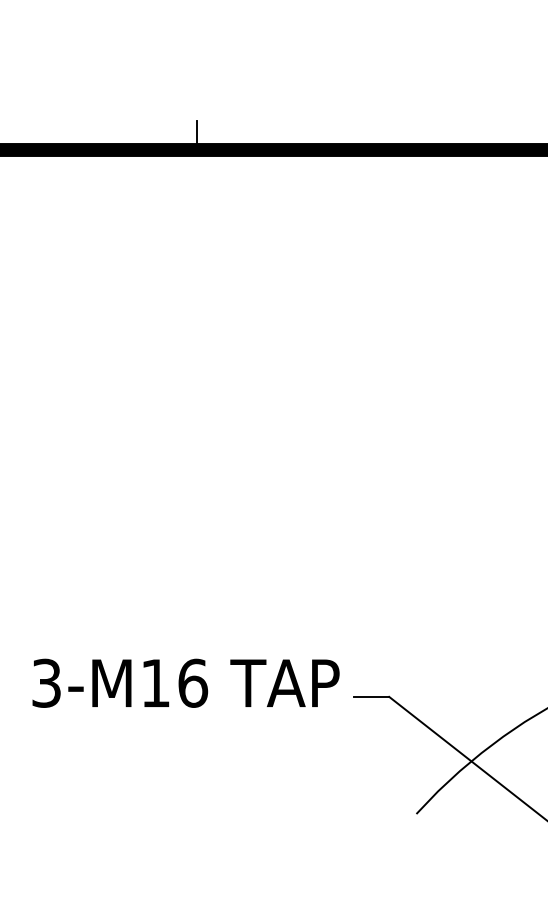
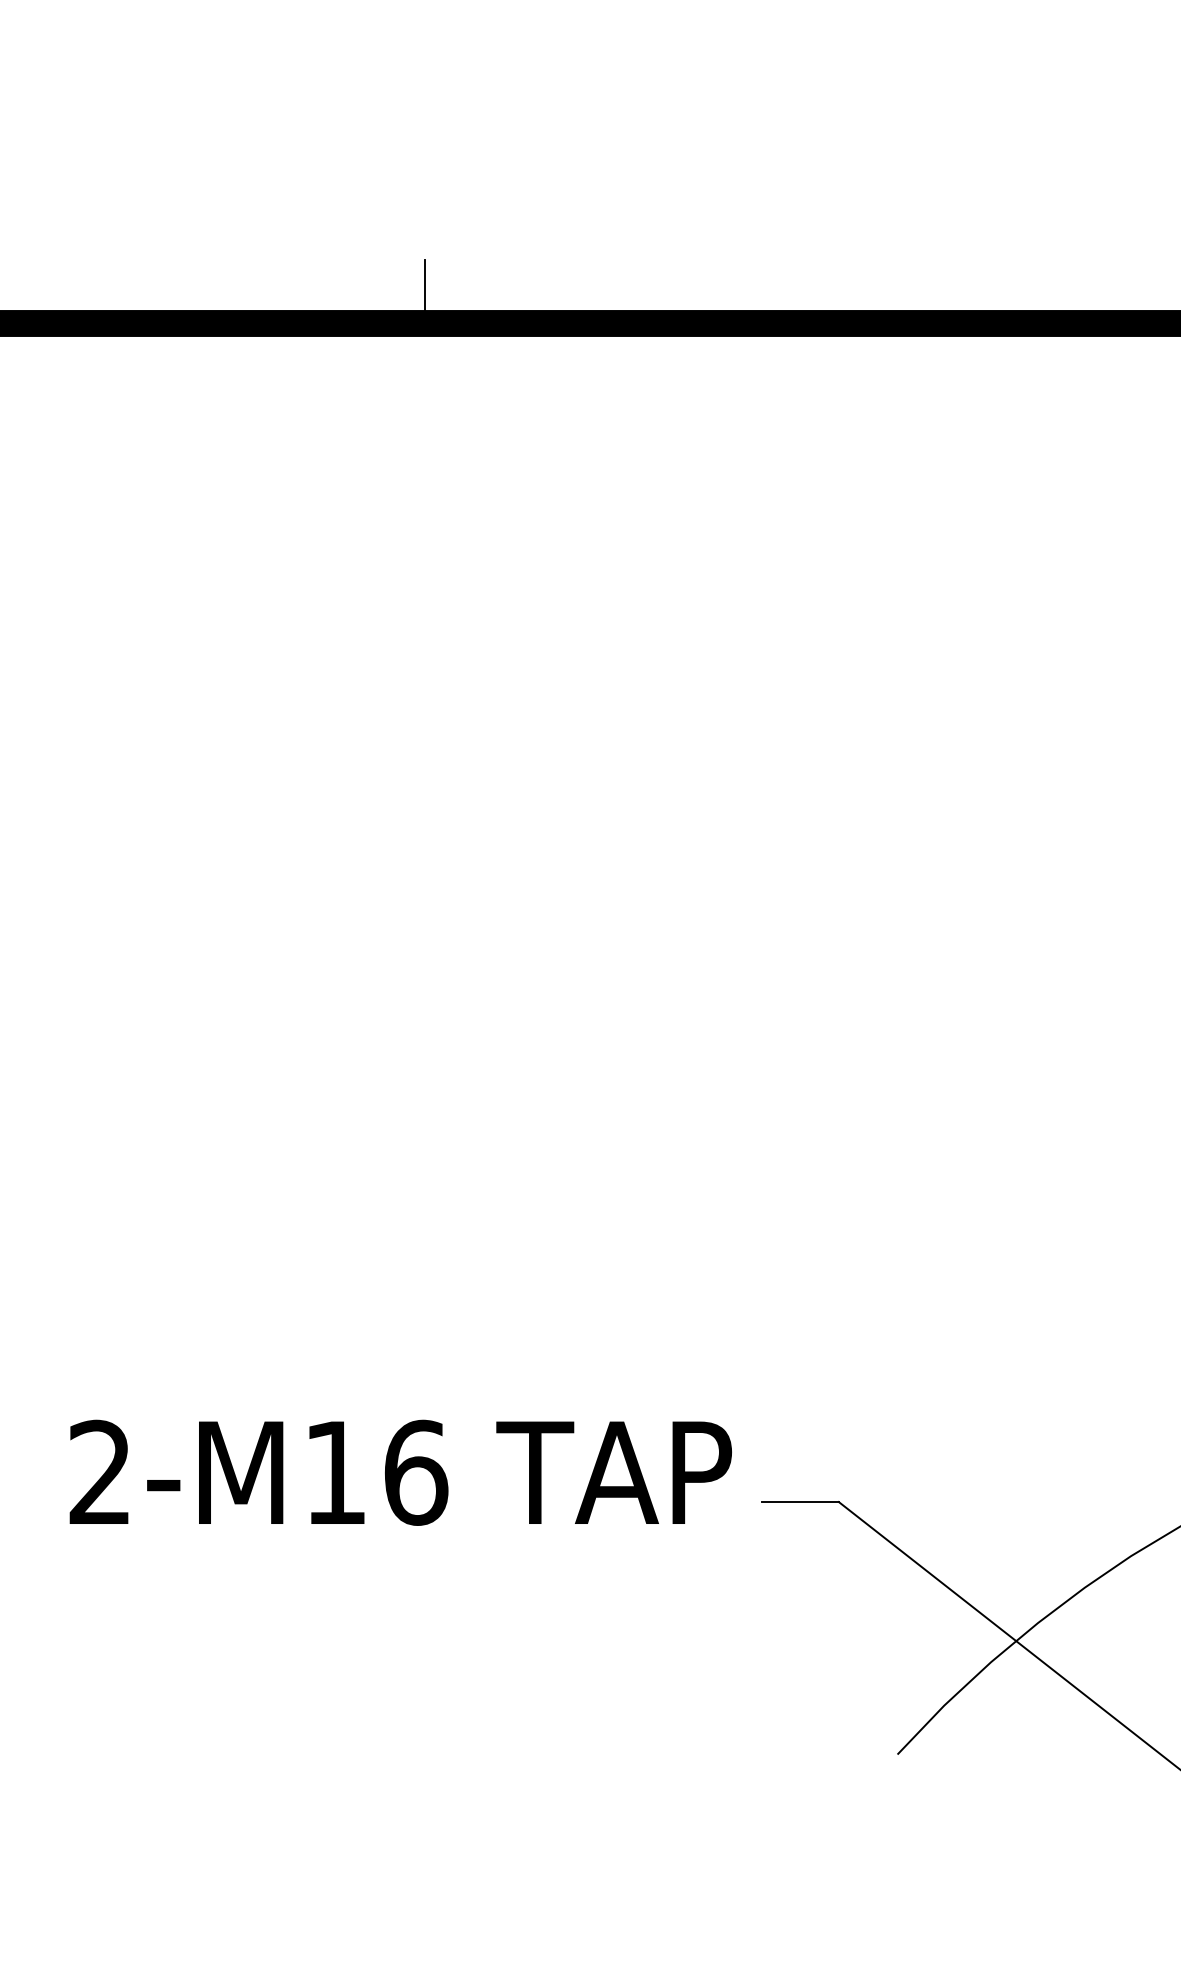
text: (46, 683) -> (100, 1473), 3-M16 -> 2-M16

